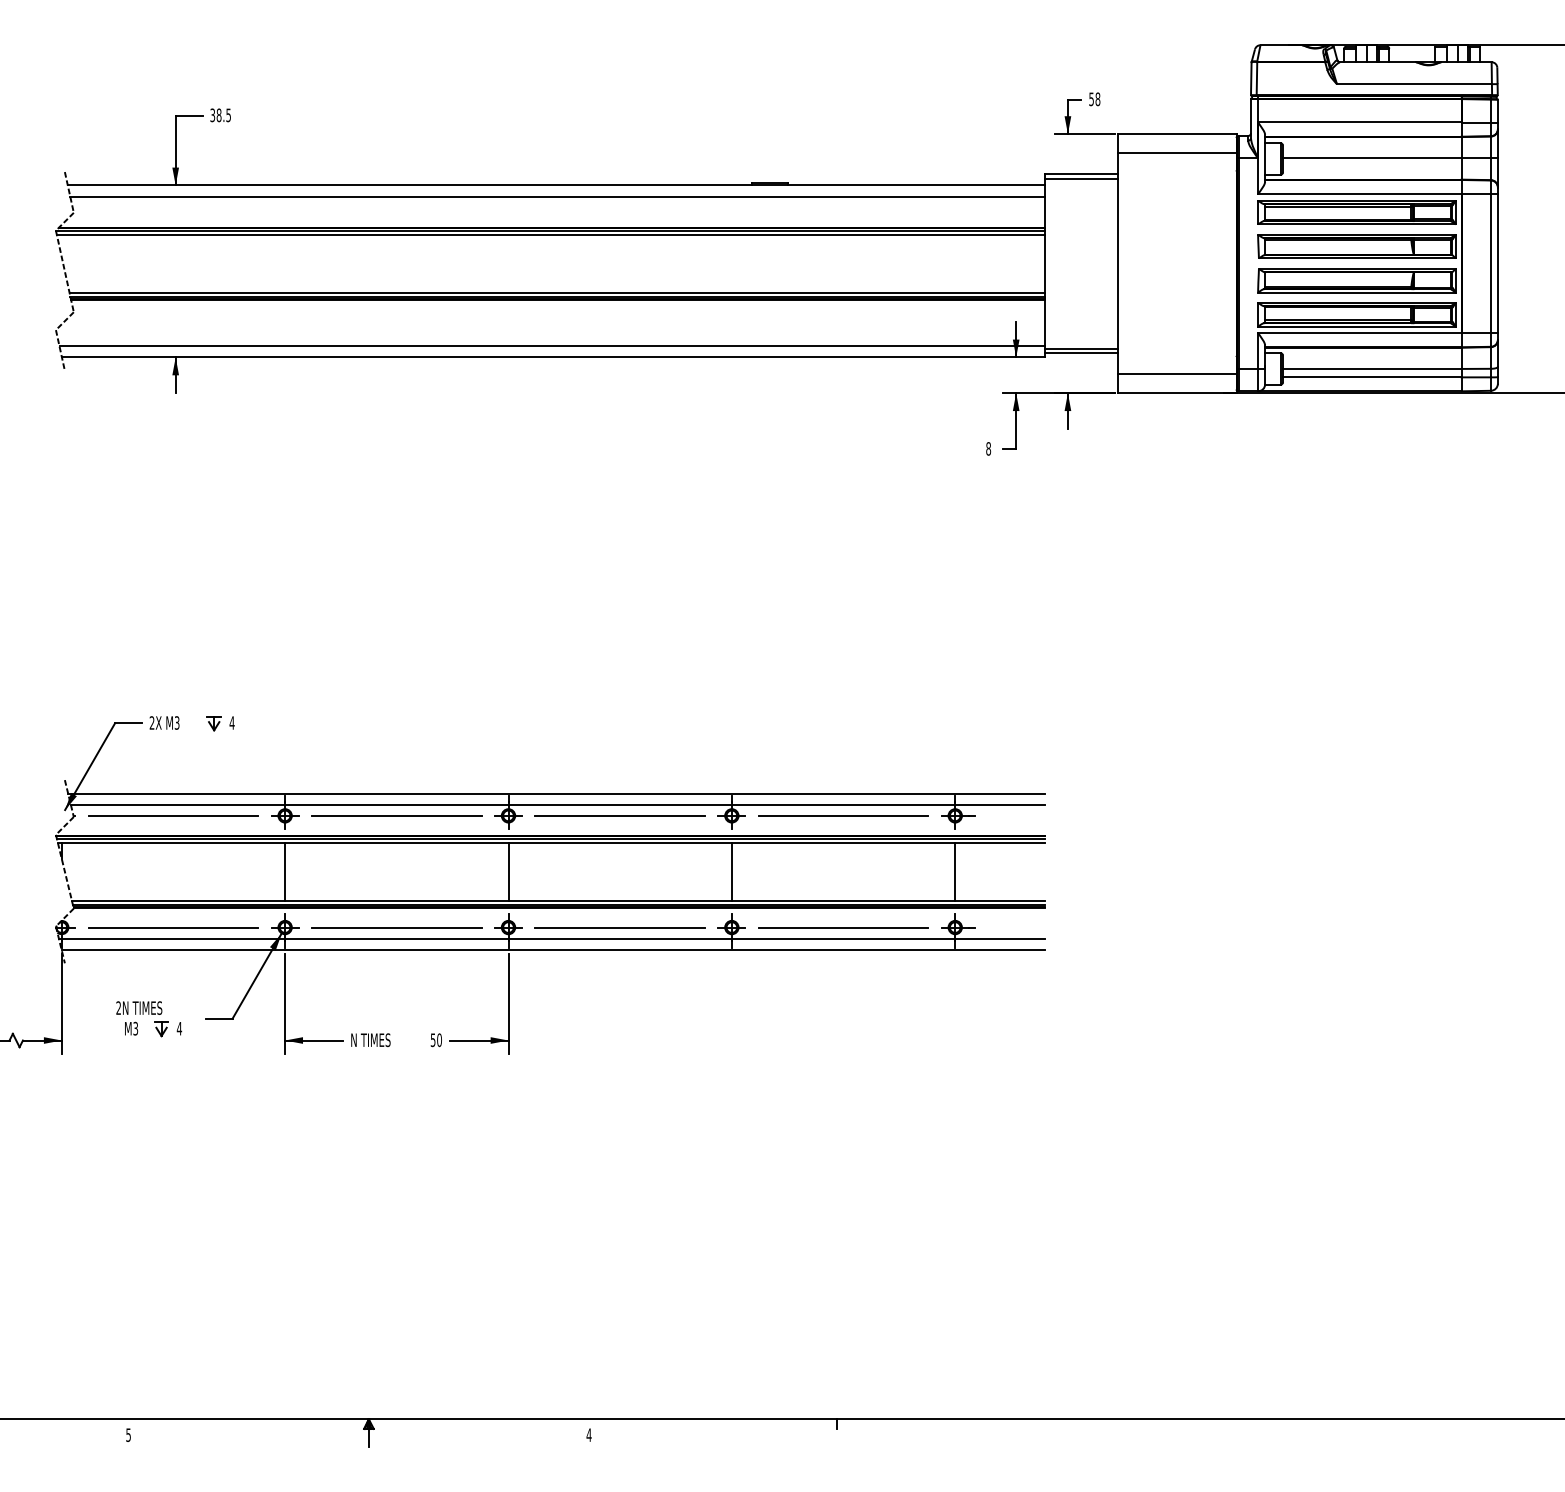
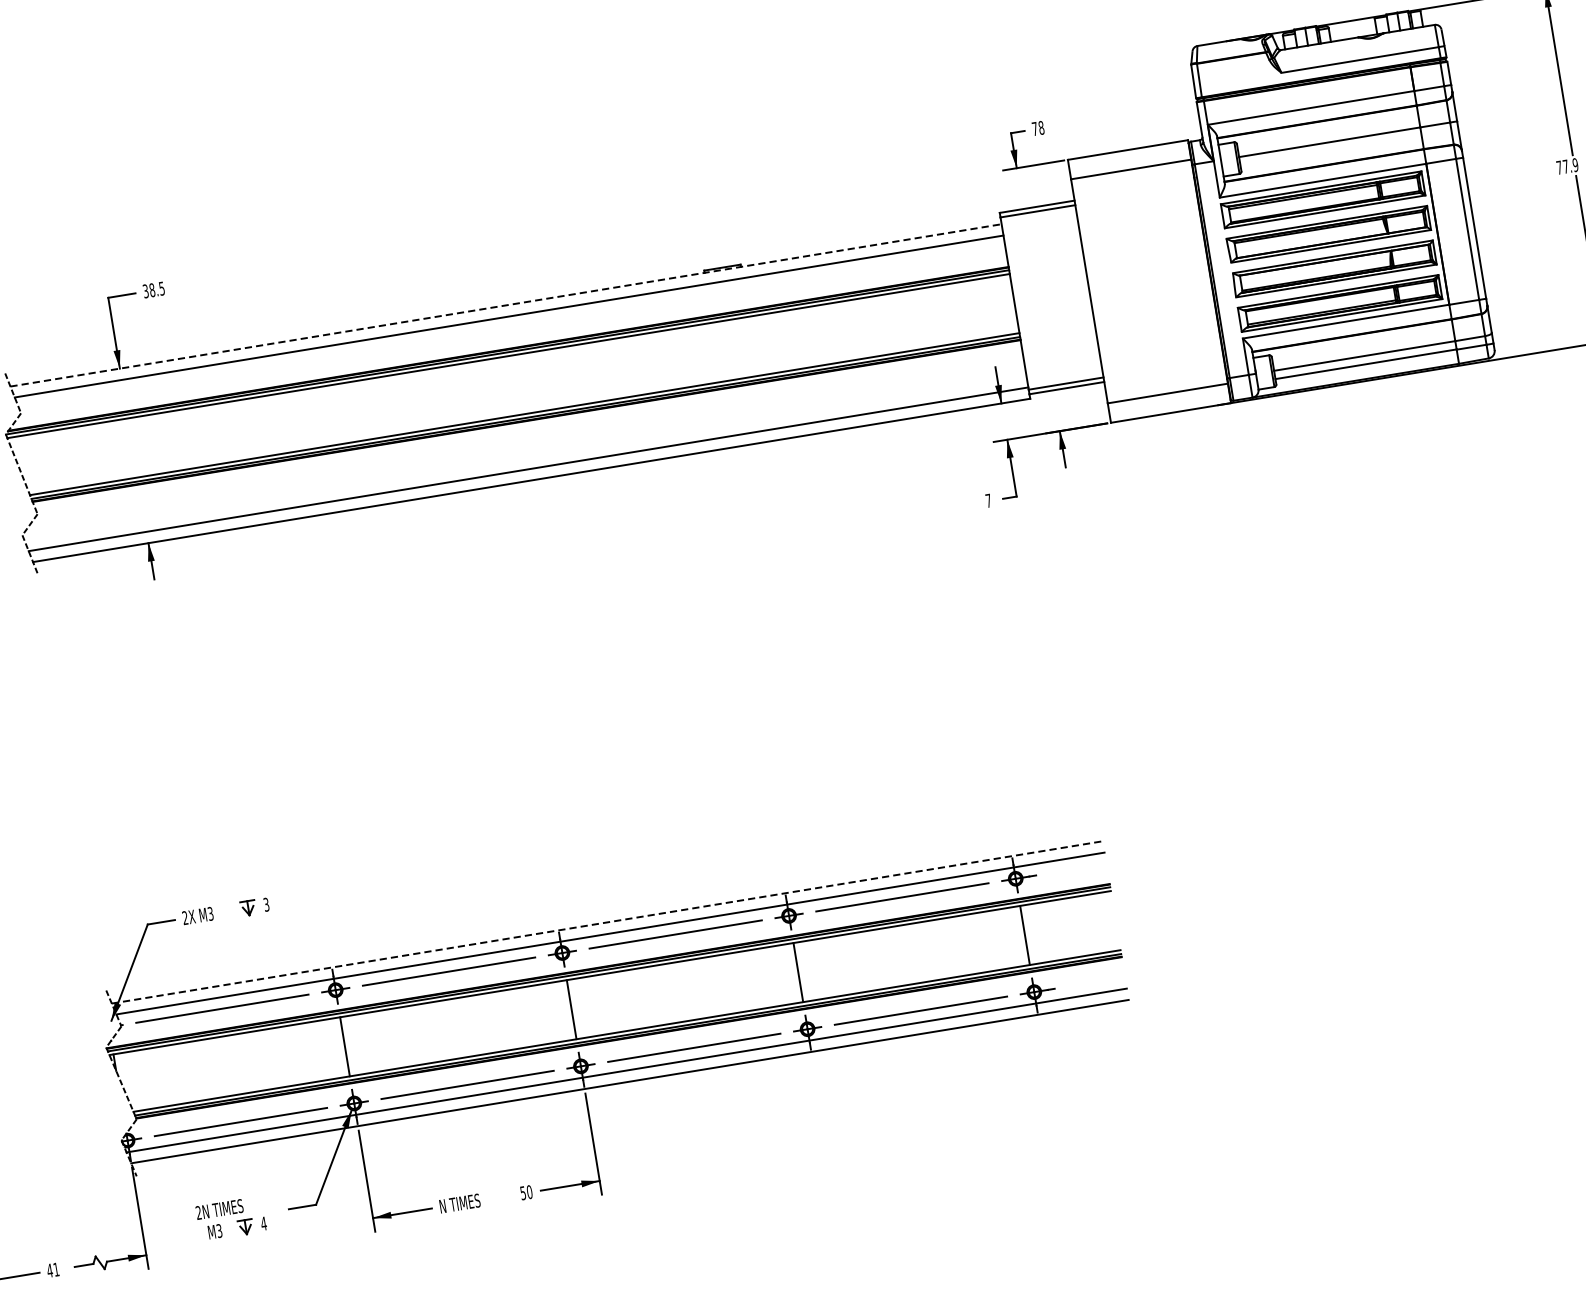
text: (1091, 99) -> (1034, 129), 58 -> 78
line: (556, 185) -> (506, 305), solid -> dashed
text: (988, 448) -> (988, 500), 8 -> 7
text: (231, 722) -> (265, 904), 4 -> 3
line: (556, 793) -> (607, 922), solid -> dashed

